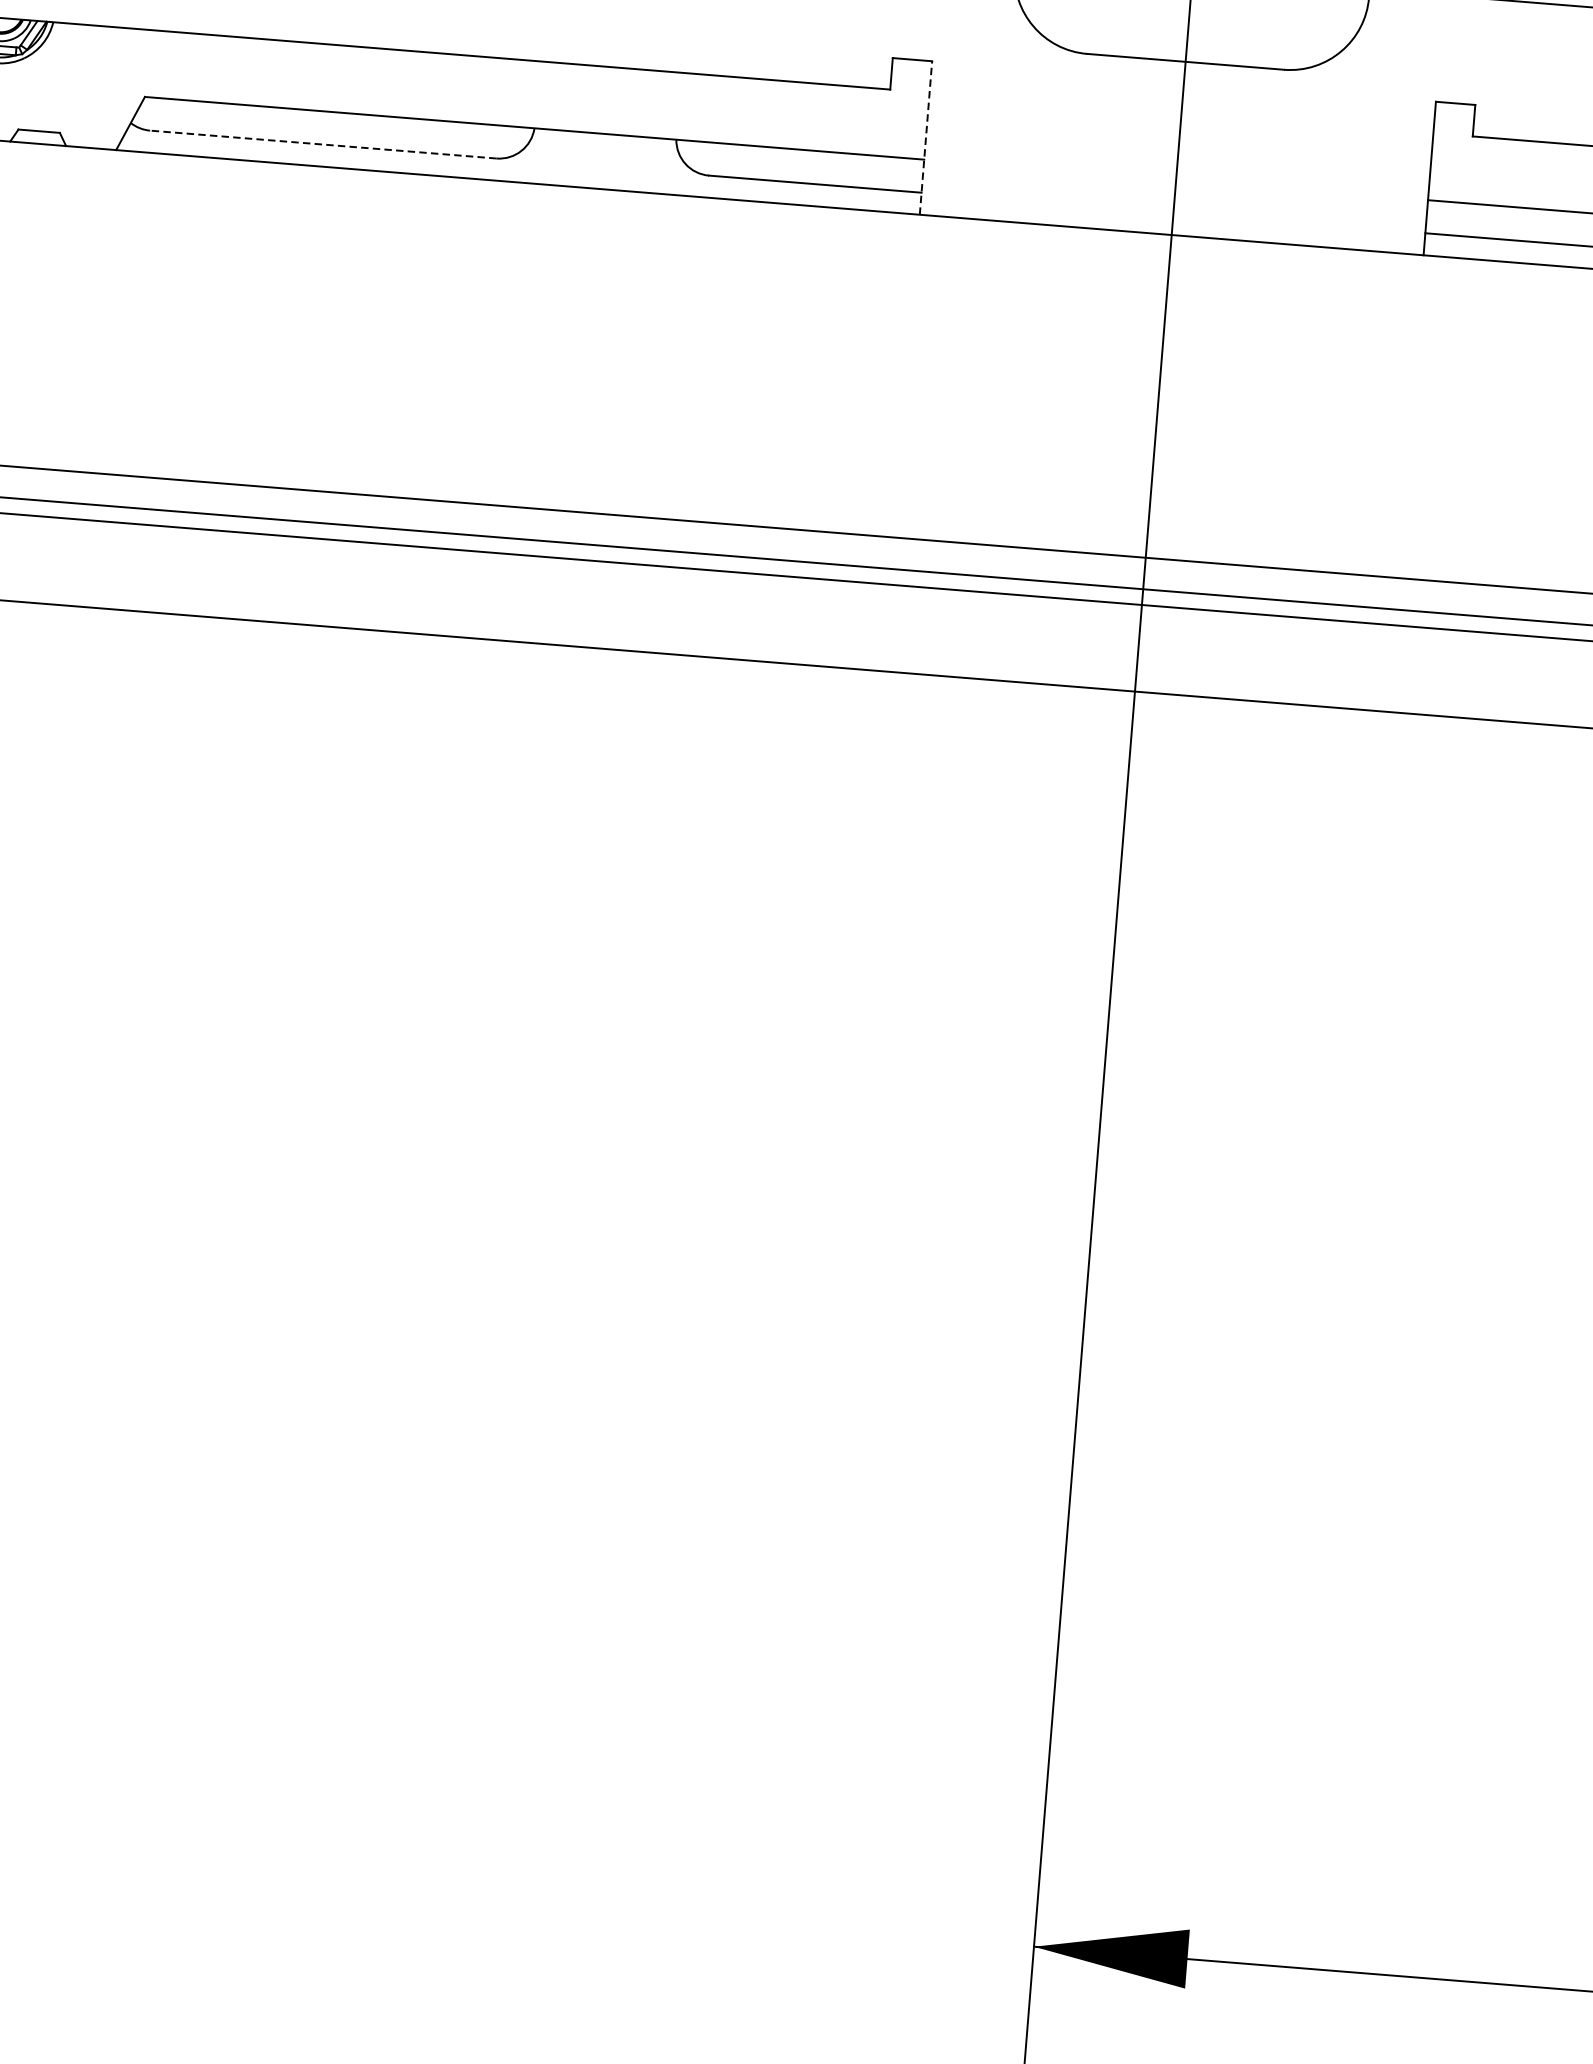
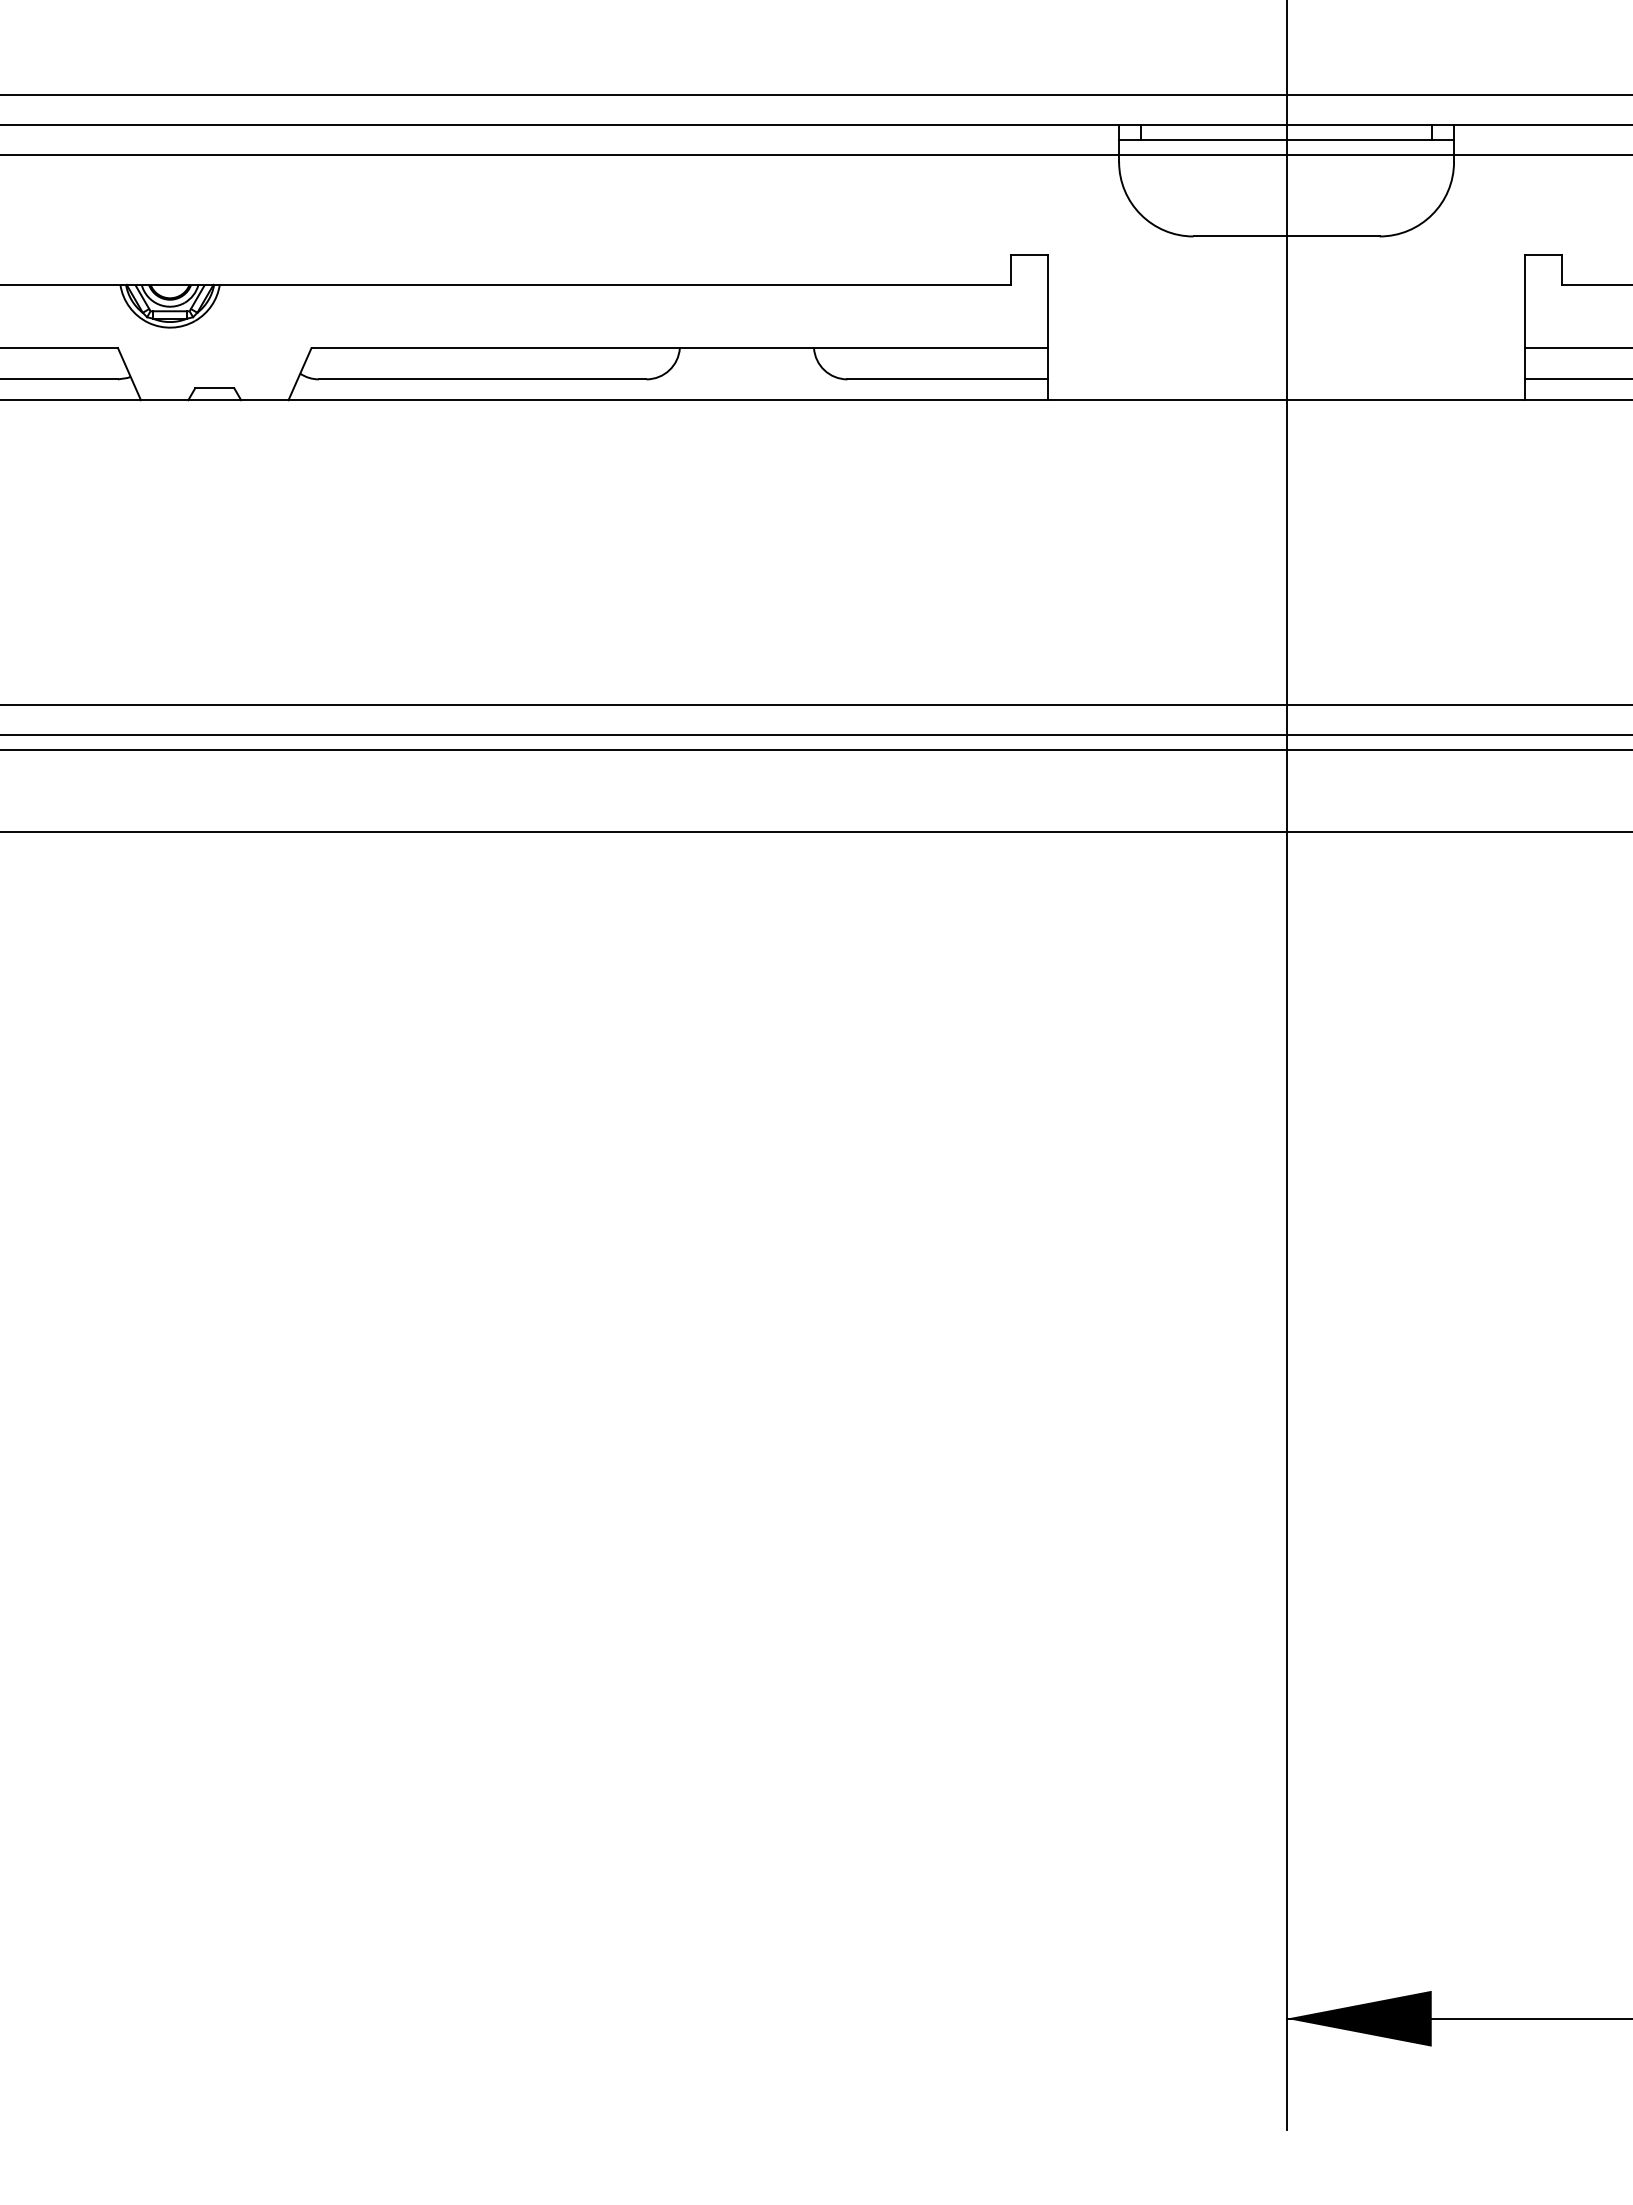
line: (926, 137) -> (1048, 327), dashed -> solid
line: (323, 144) -> (482, 379), dashed -> solid

